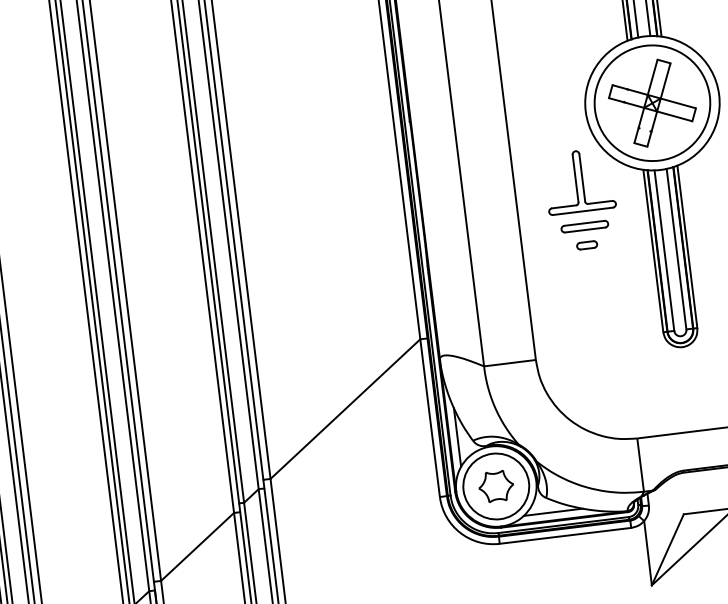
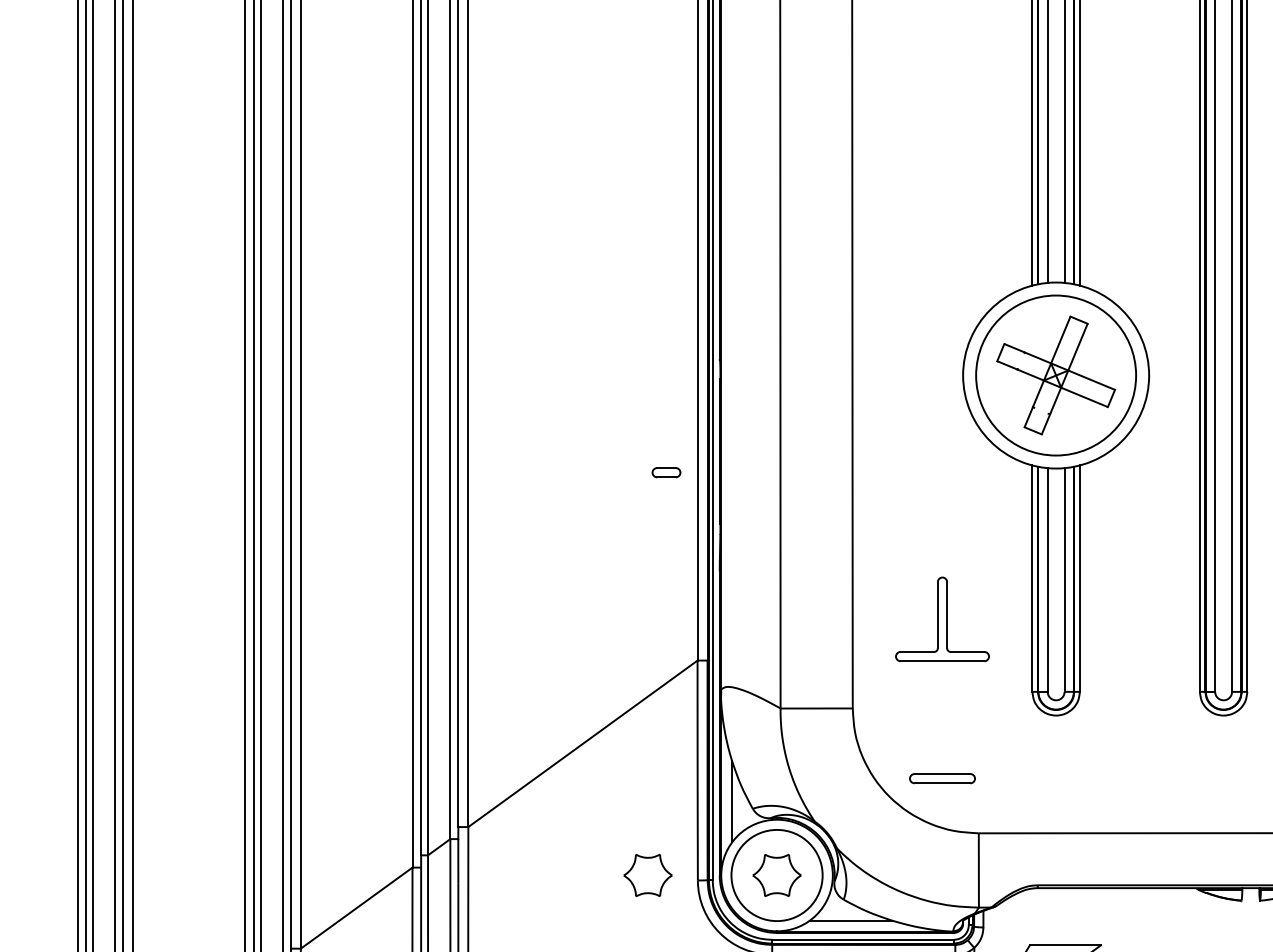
part: (579, 180) -> (942, 618), moved
part: (584, 226) -> (942, 778), moved
part: (587, 245) -> (666, 472), moved
part: (403, 497) -> (647, 875), added

